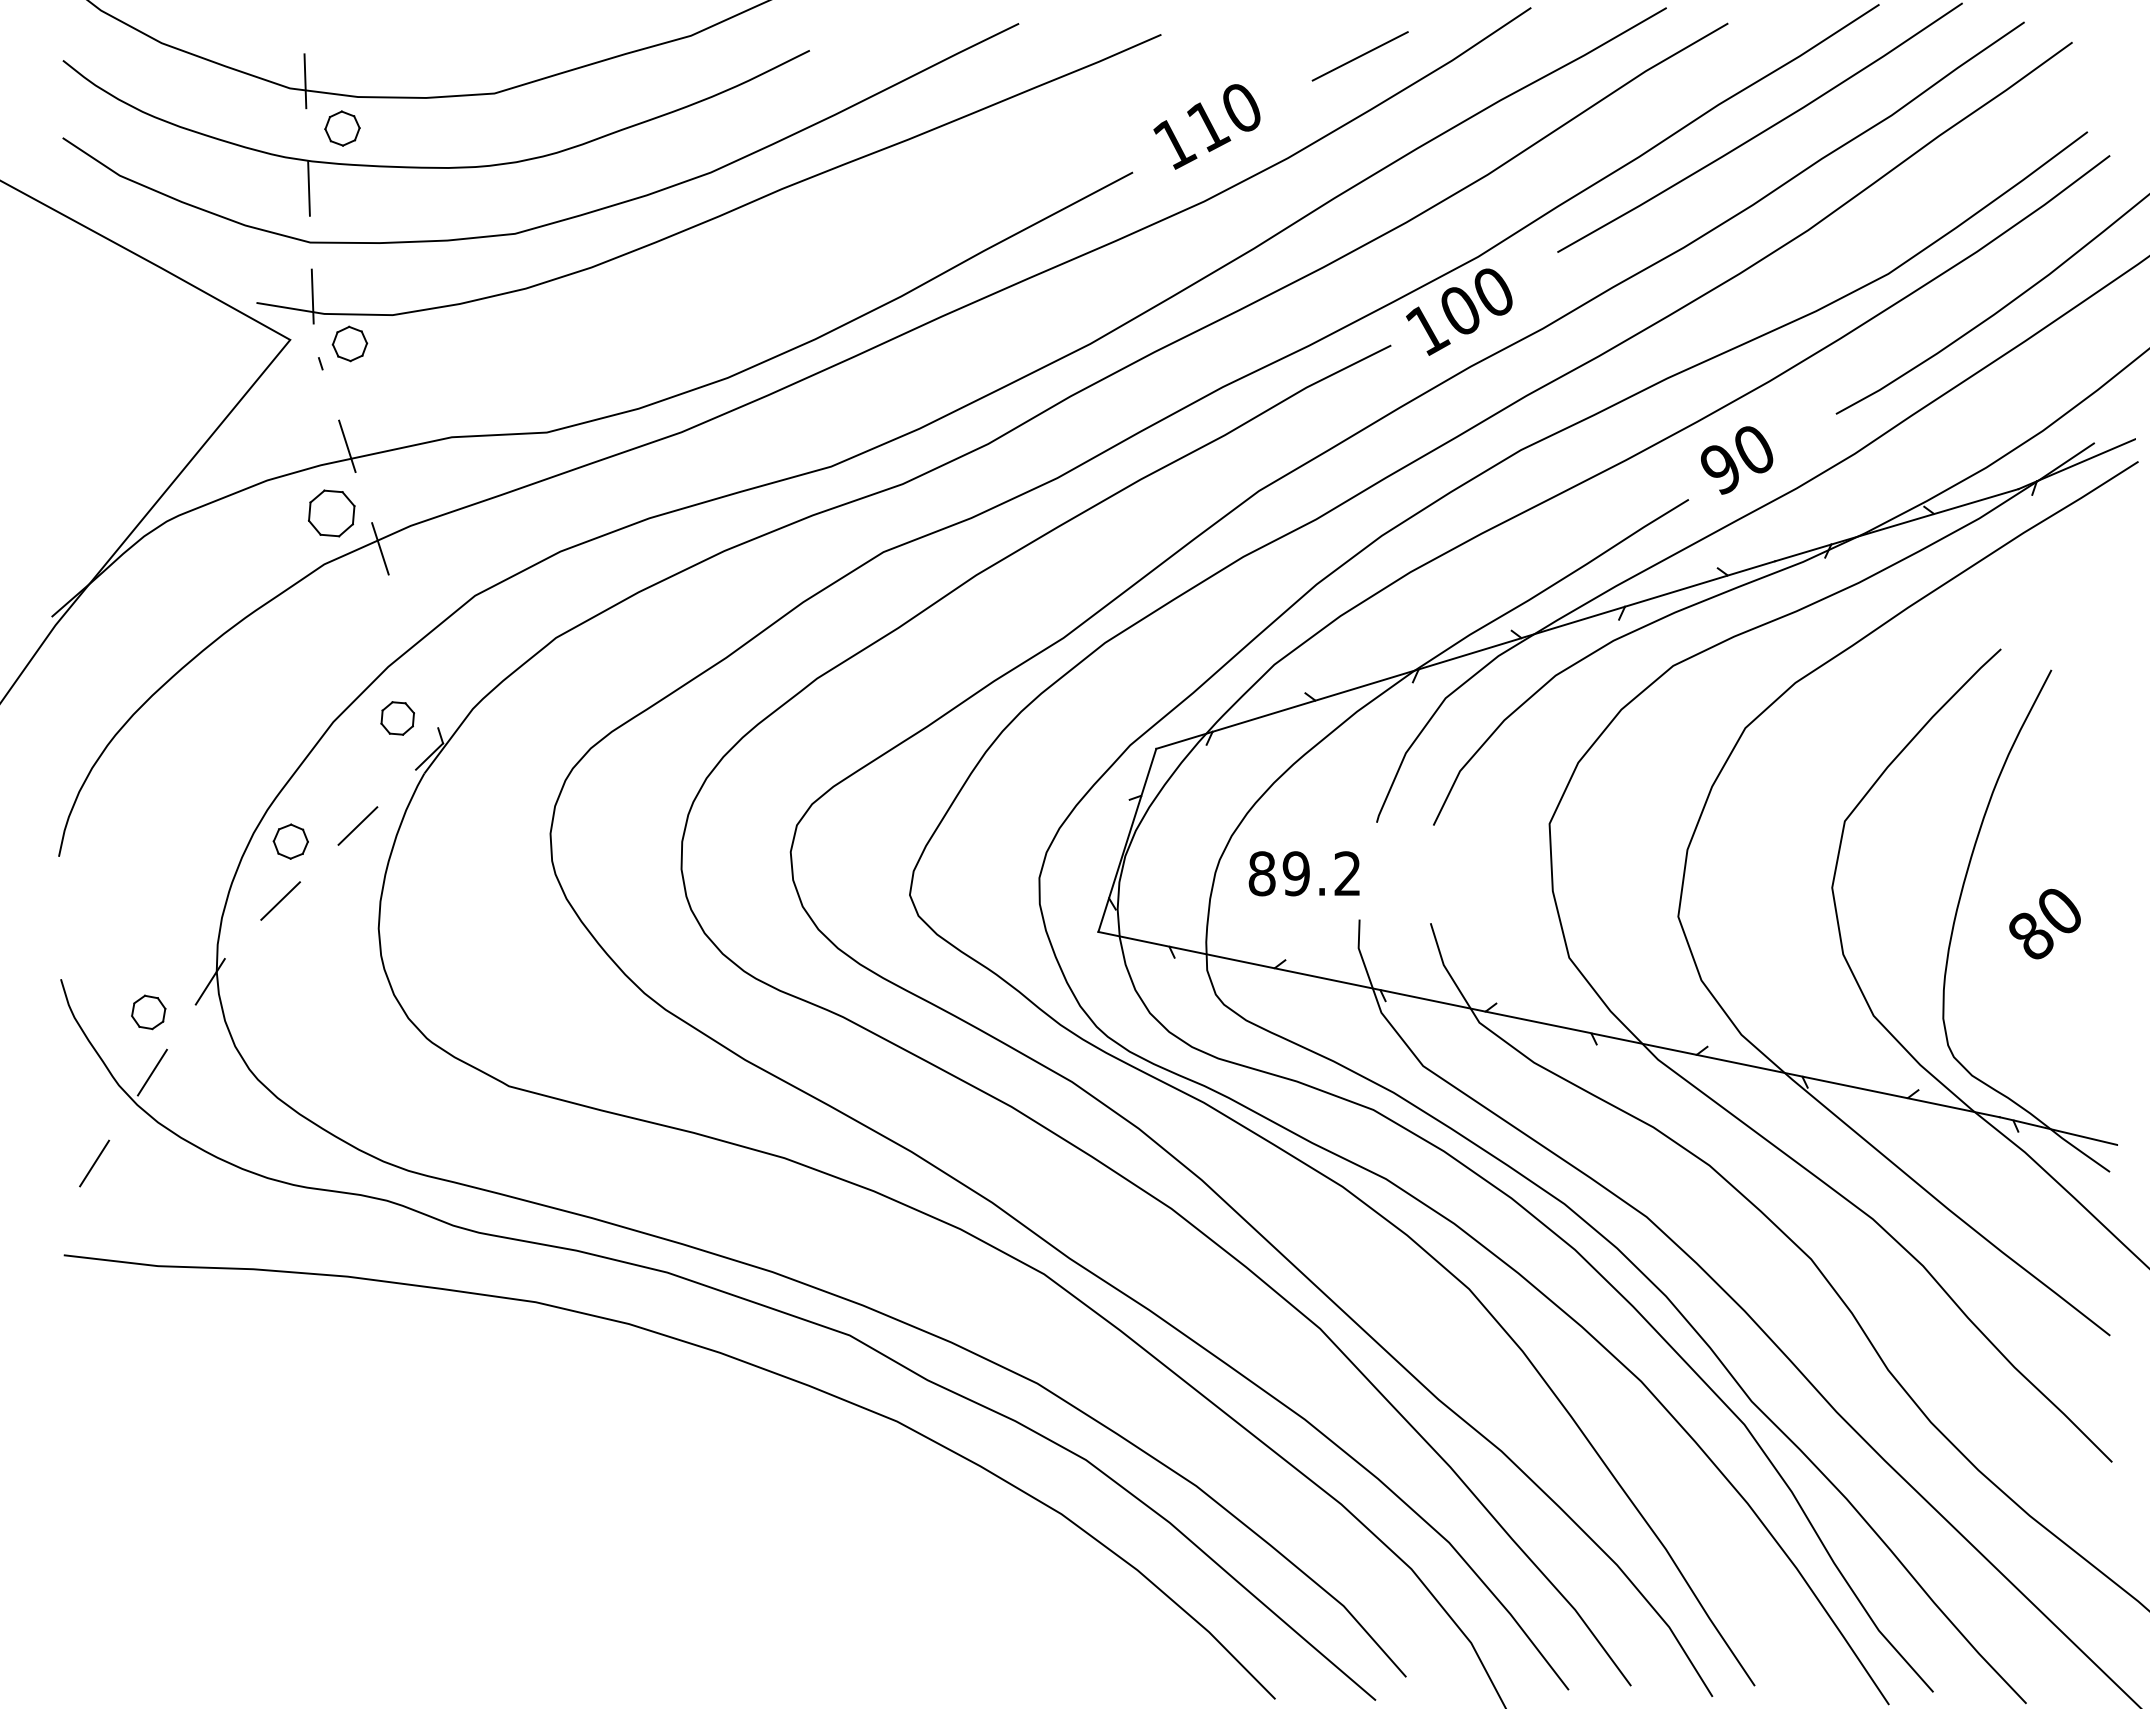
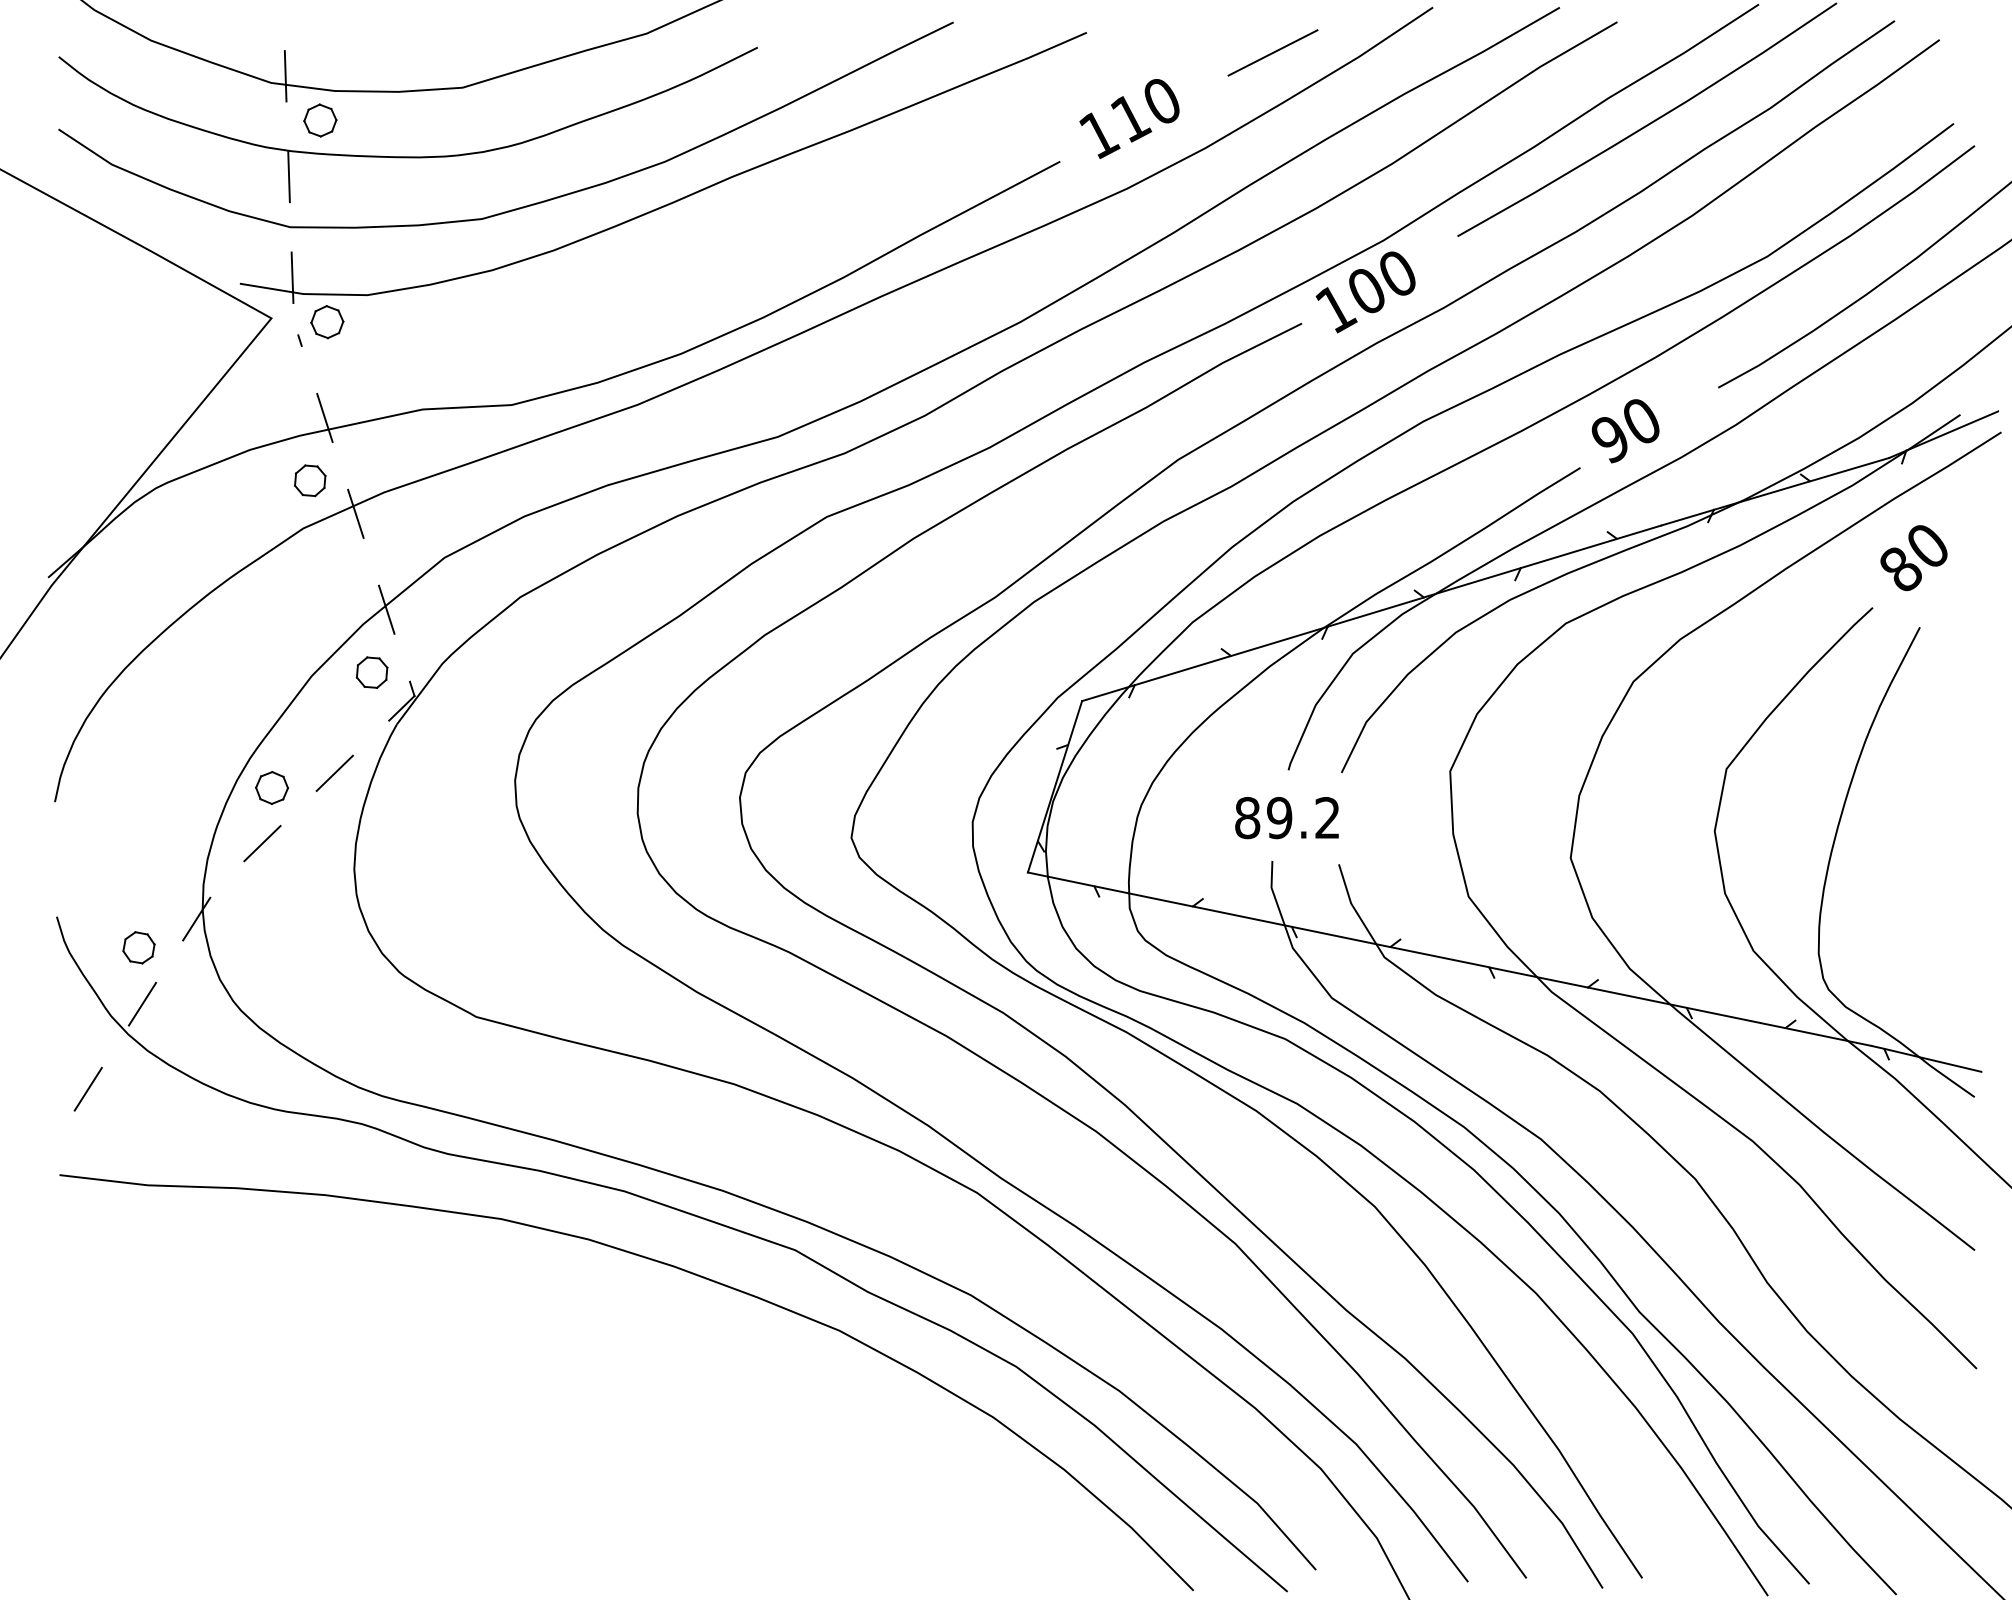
part: (331, 513) -> (310, 480), size x0.71
line: (413, 650) -> (386, 609), added
text: (1303, 873) -> (1286, 817), moved
text: (2044, 923) -> (1913, 557), moved

